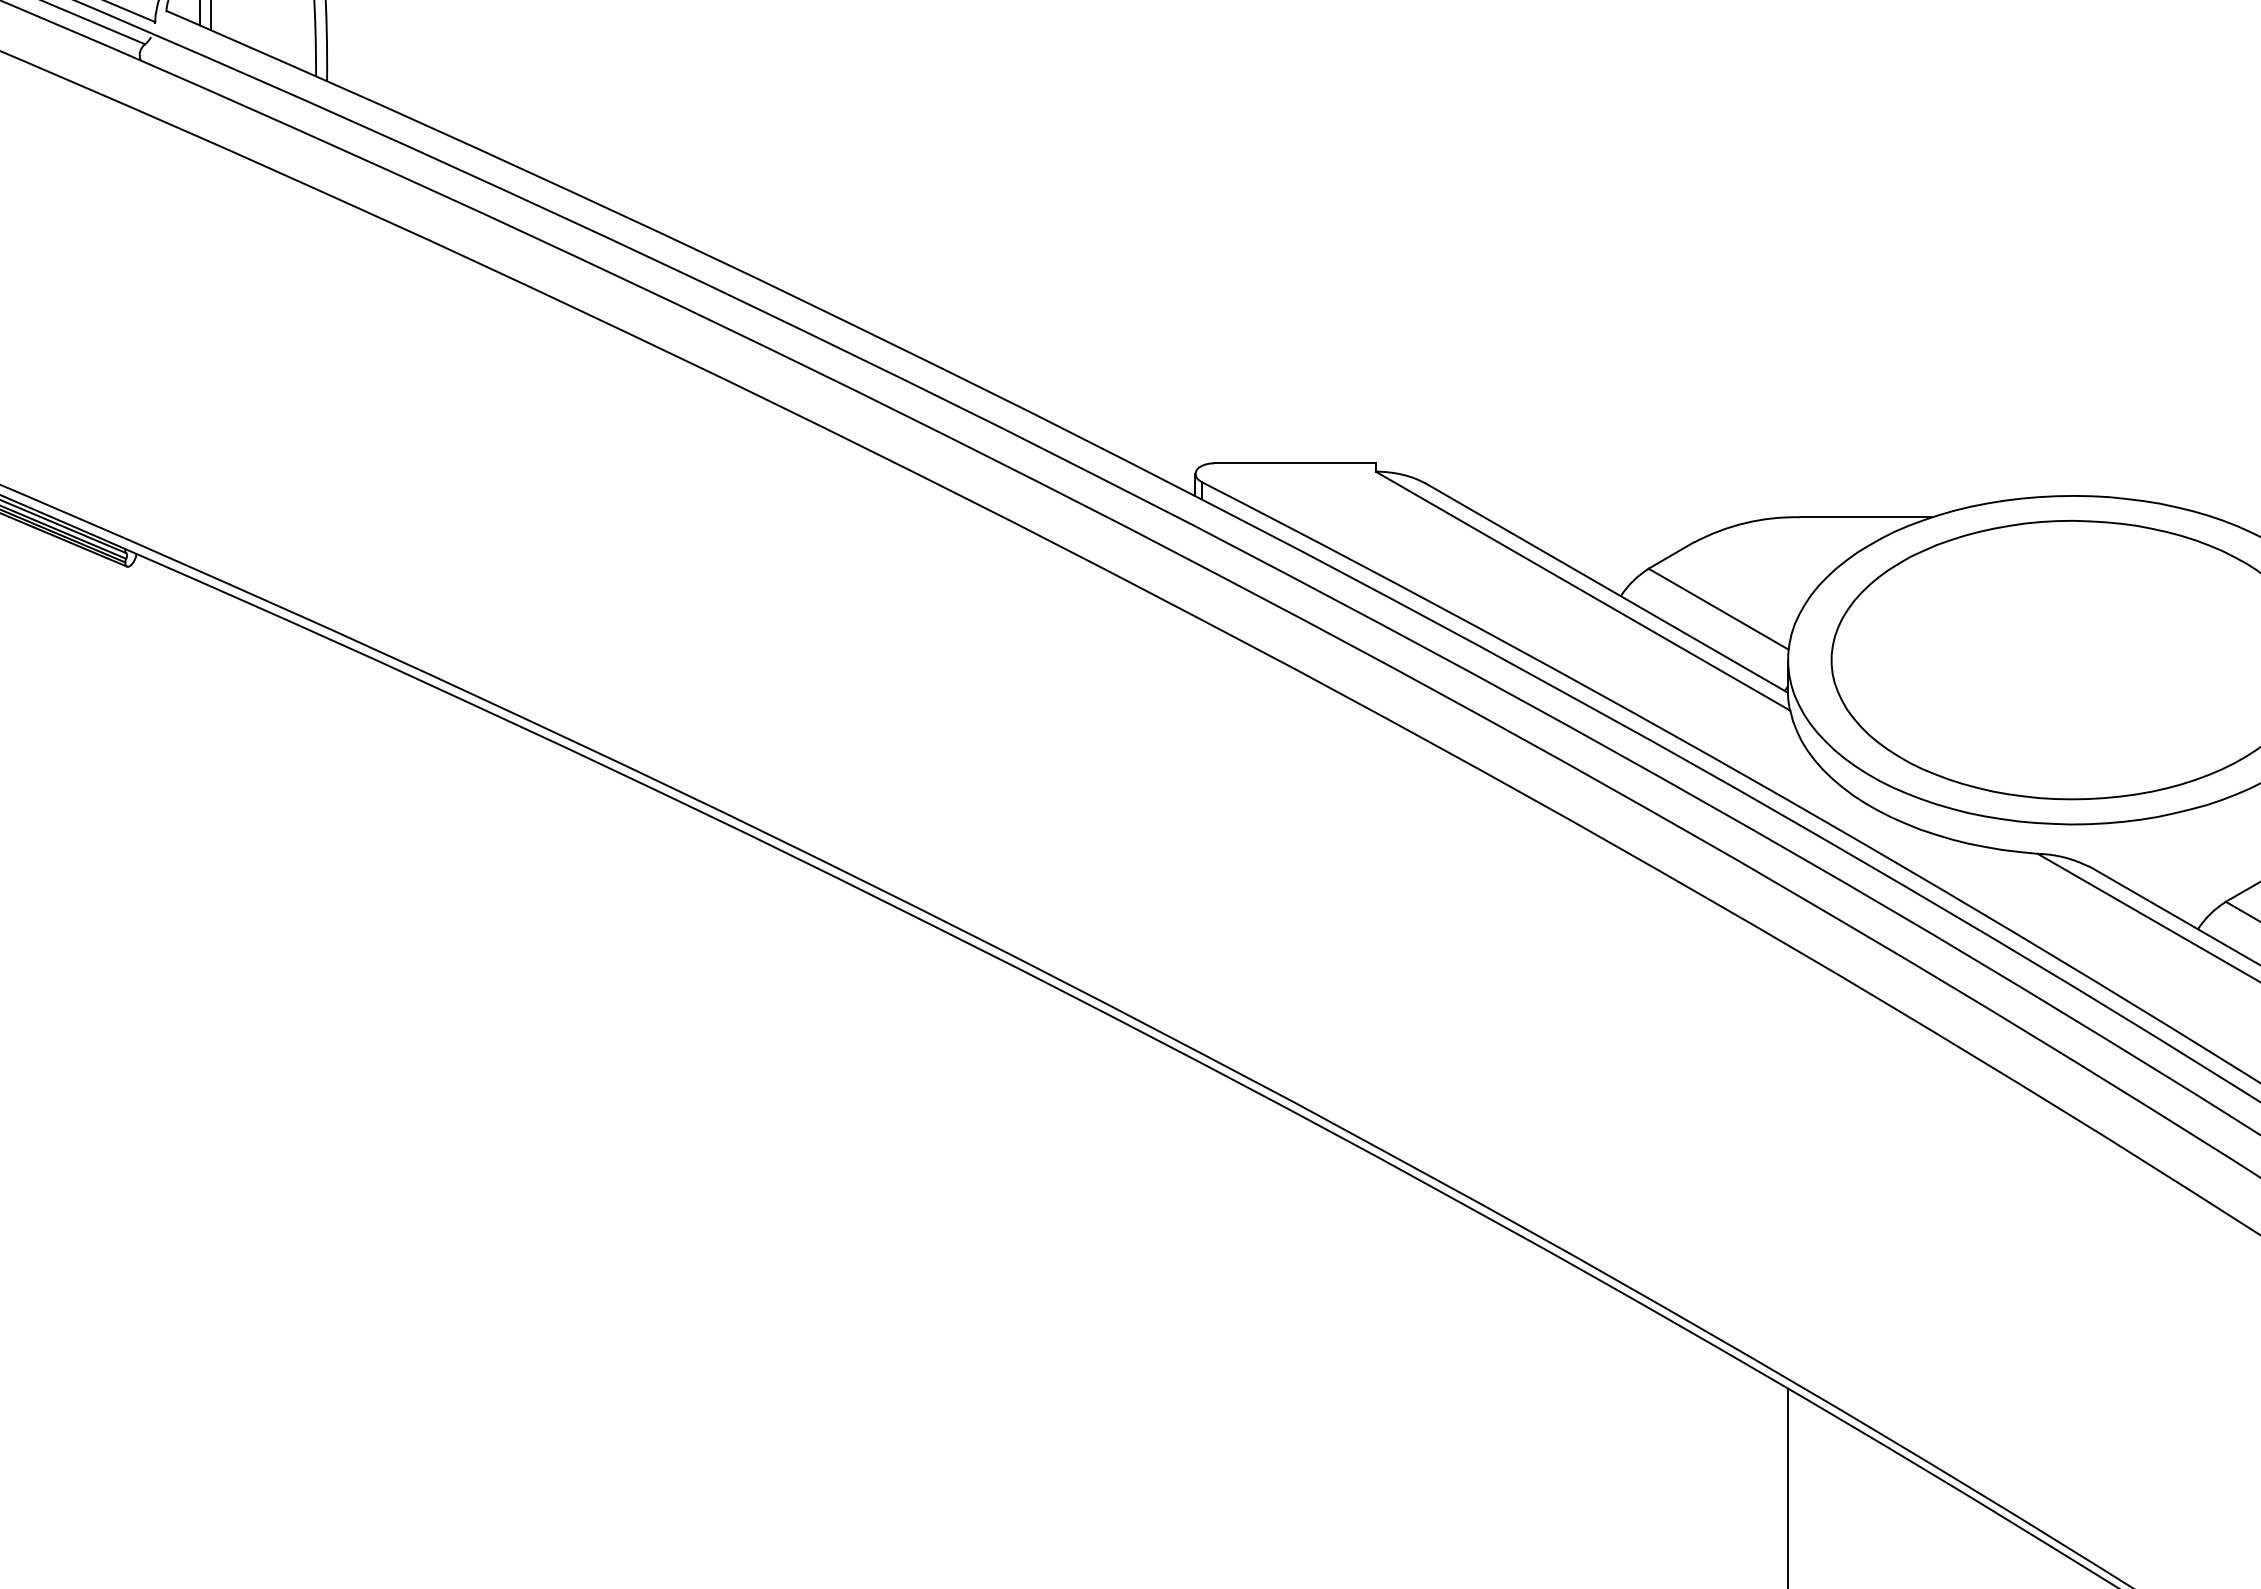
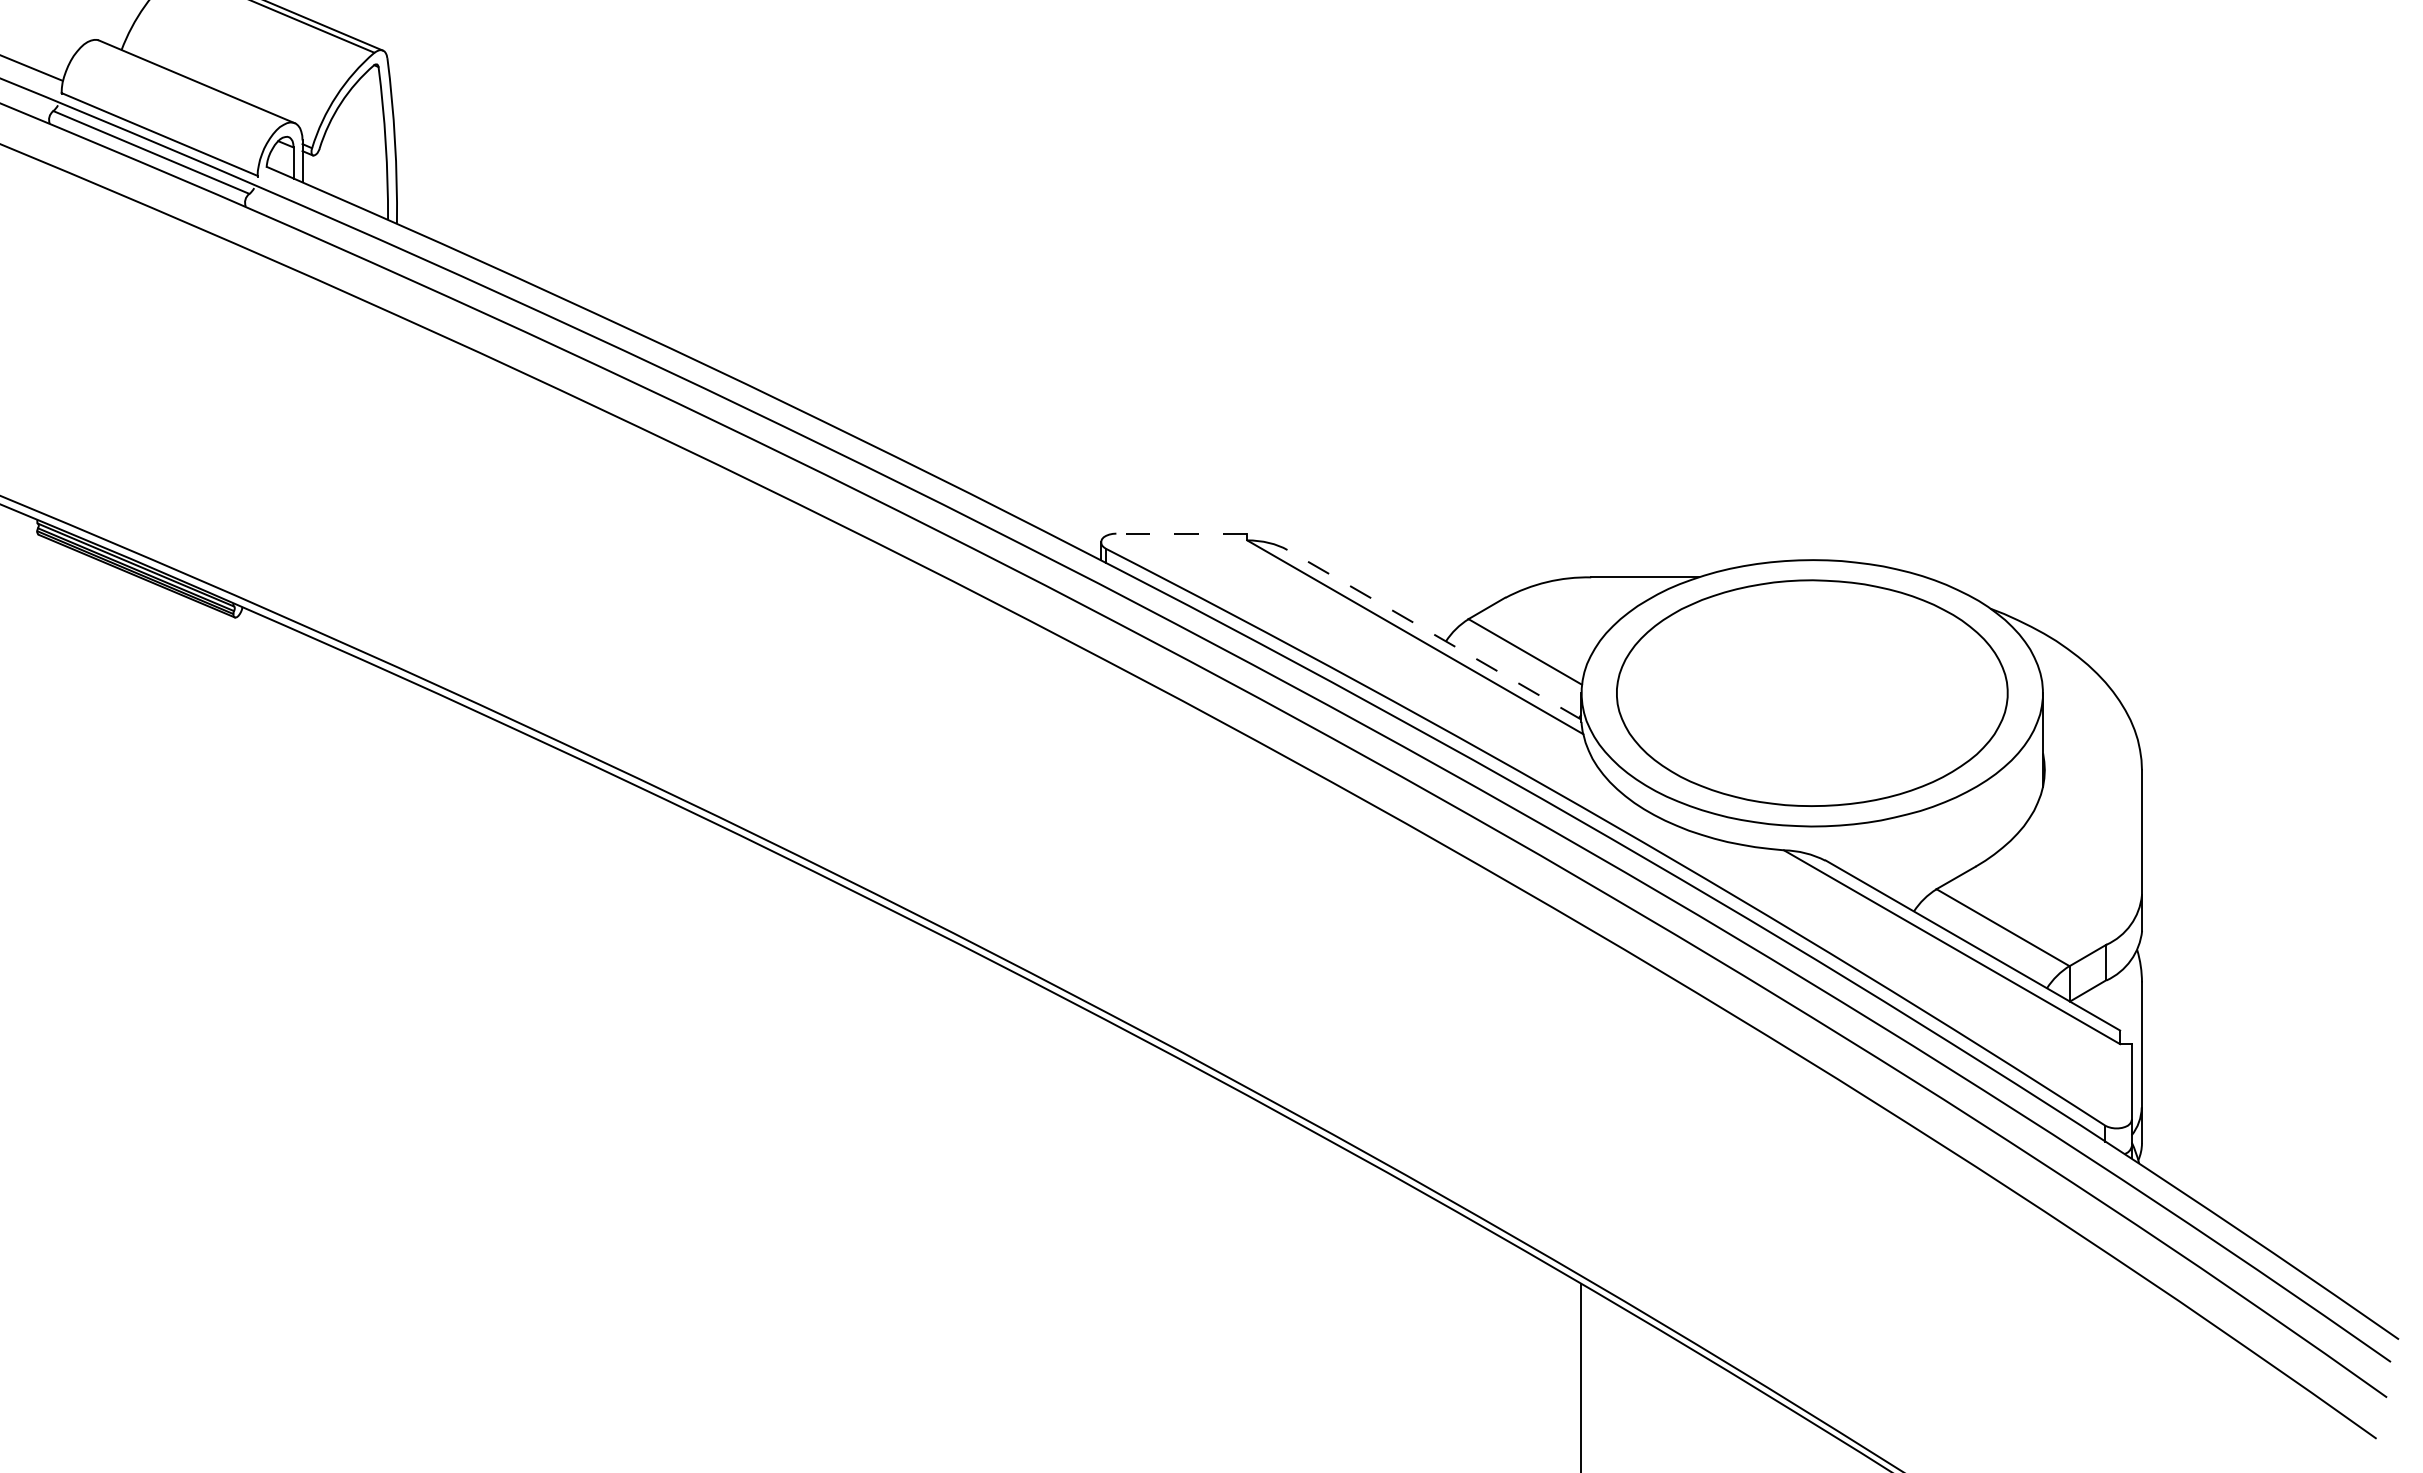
line: (1294, 463) -> (1181, 533), solid -> dashed
line: (1606, 587) -> (1434, 634), solid -> dashed

